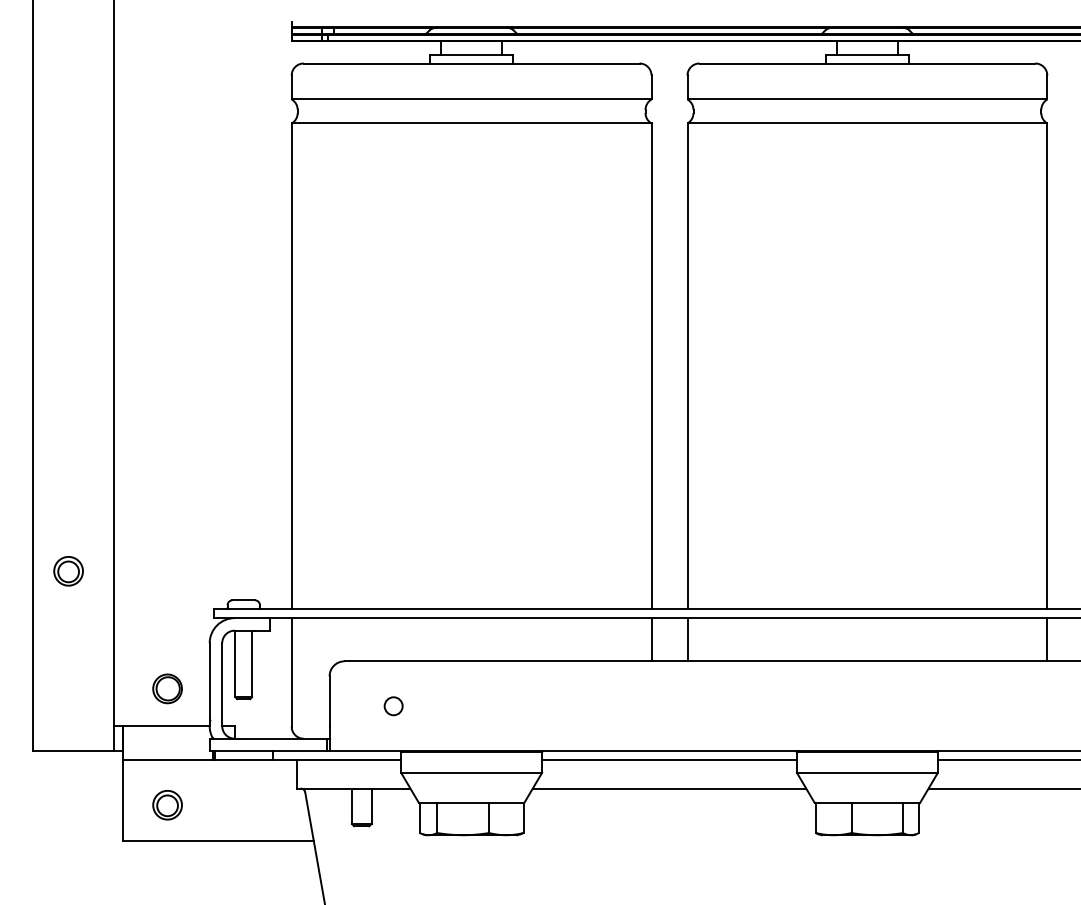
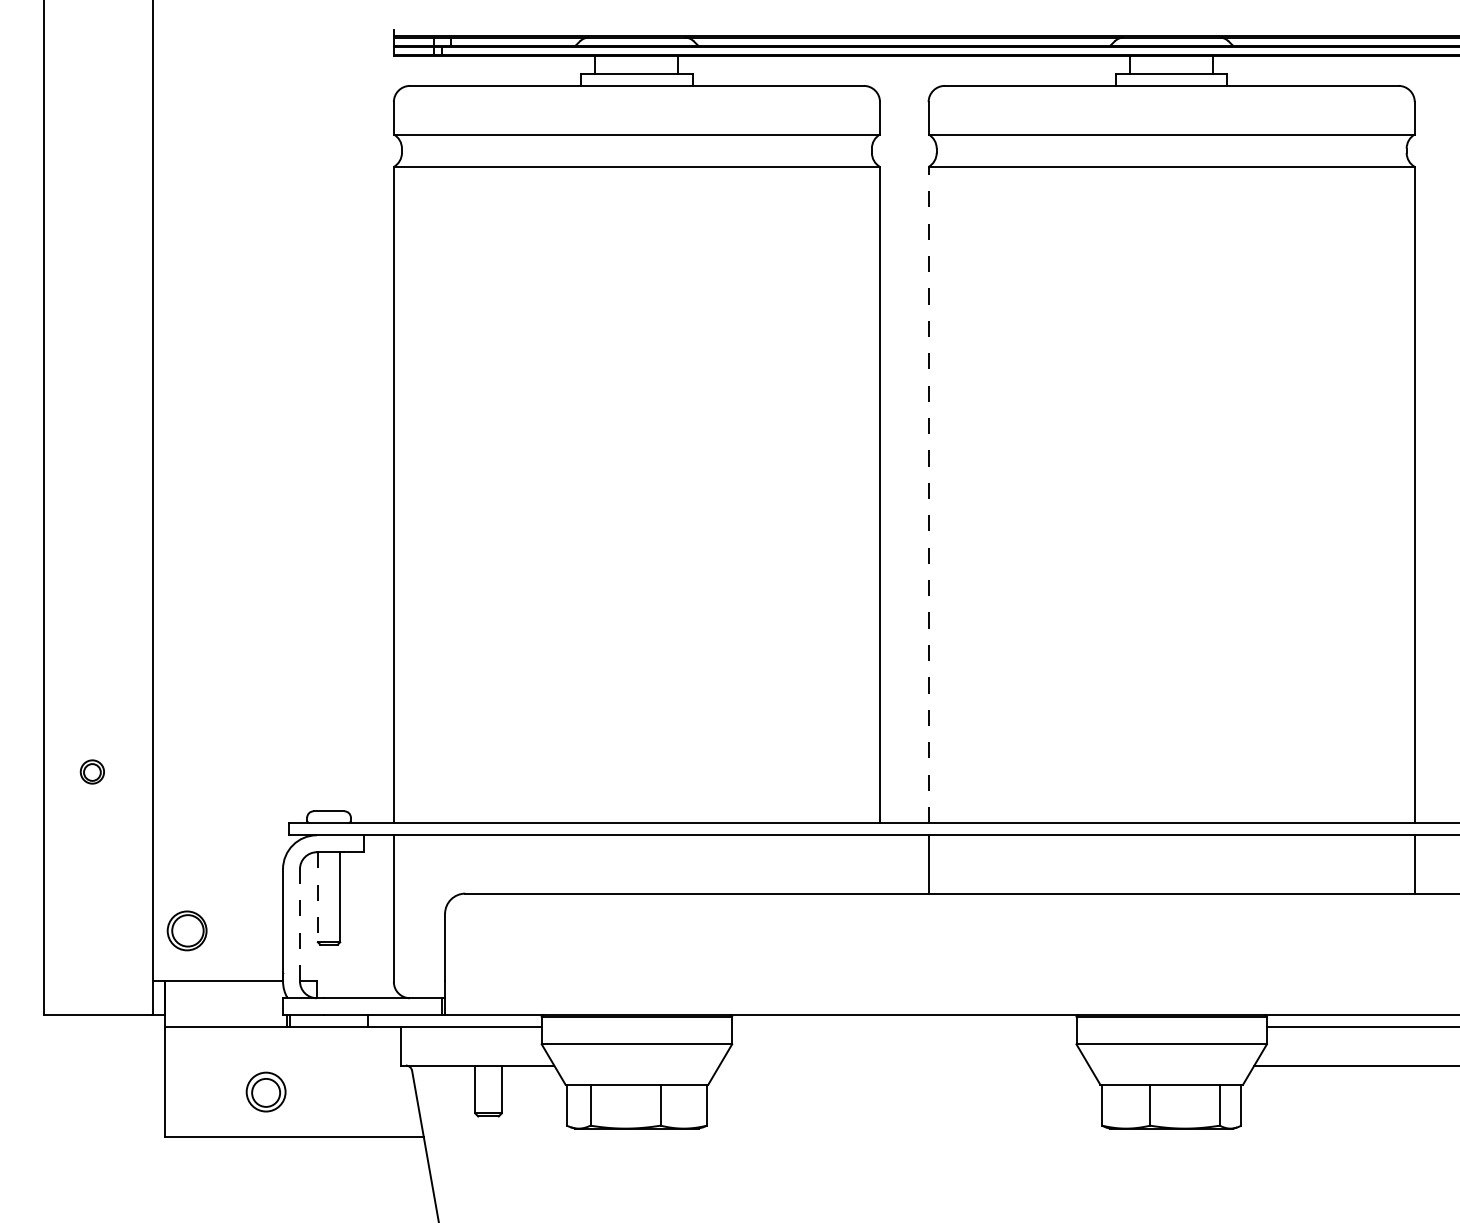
line: (687, 365) -> (928, 494), solid -> dashed
part: (68, 570) -> (92, 771), size x0.6
line: (651, 639) -> (880, 864), removed
line: (235, 664) -> (317, 897), solid -> dashed
line: (221, 684) -> (299, 924), solid -> dashed
part: (167, 688) -> (186, 930), moved
circle: (393, 706) -> (531, 954), removed
line: (669, 760) -> (904, 1027), removed
line: (669, 788) -> (904, 1065), removed
part: (167, 804) -> (265, 1091), moved

